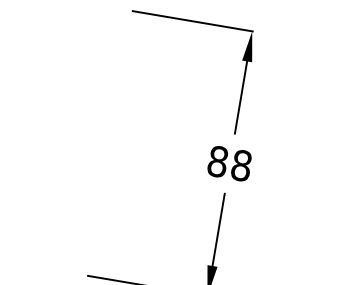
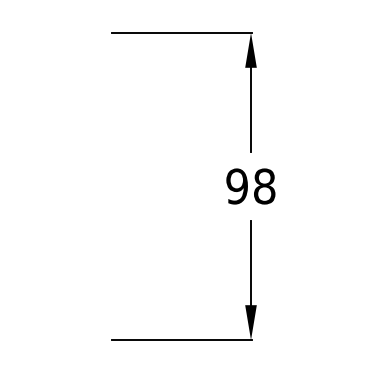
text: (217, 161) -> (236, 186), 88 -> 98

